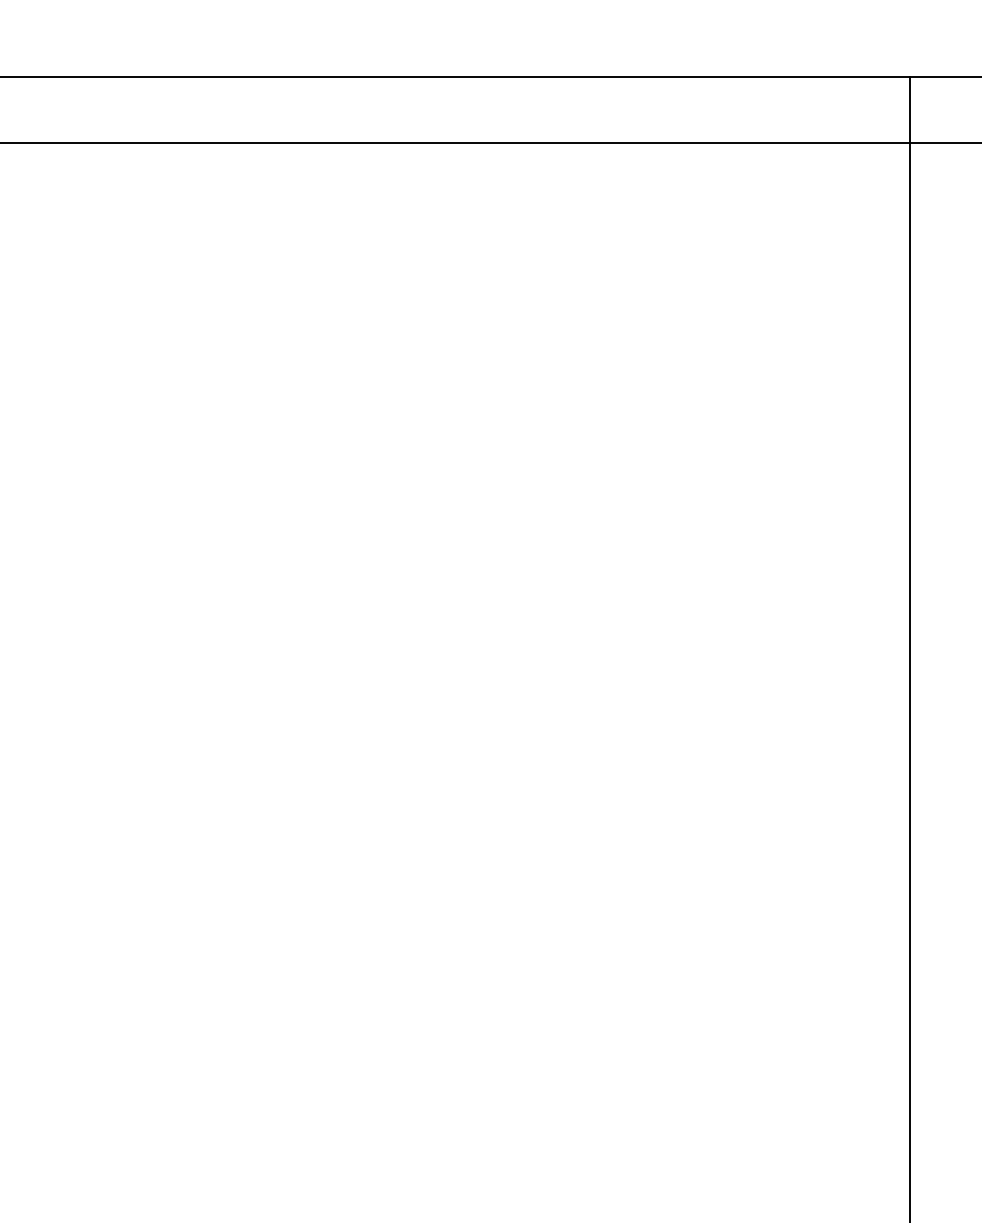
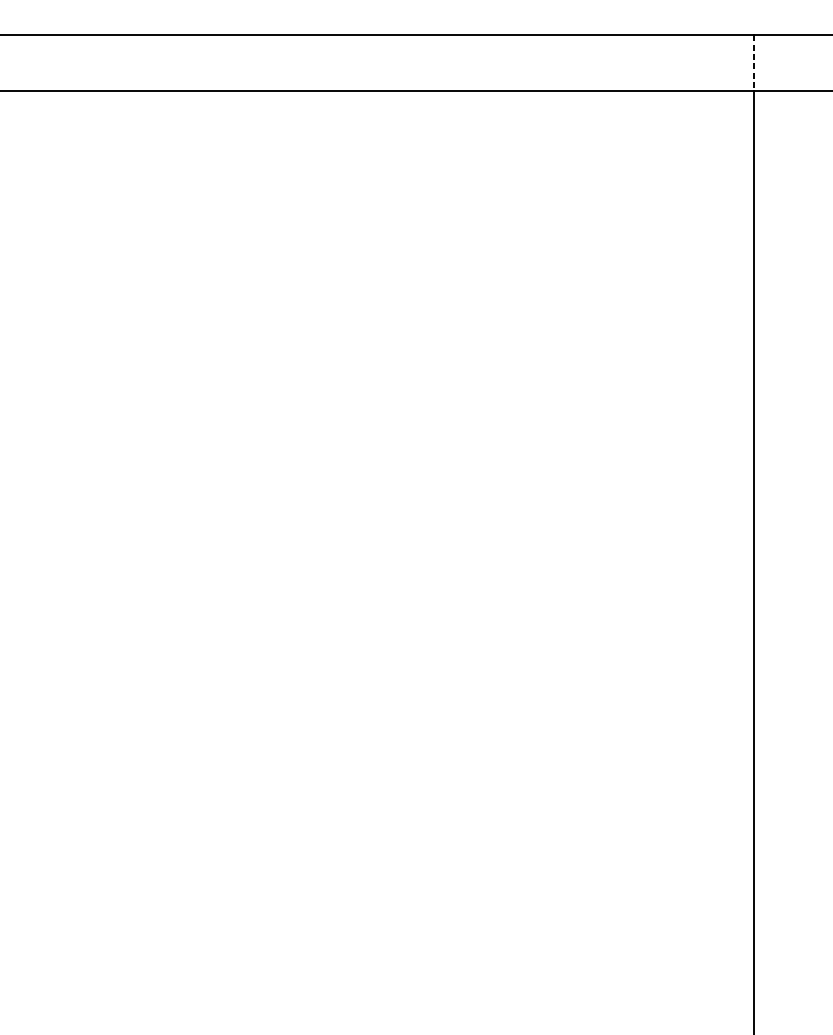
line: (909, 110) -> (753, 63), solid -> dashed

